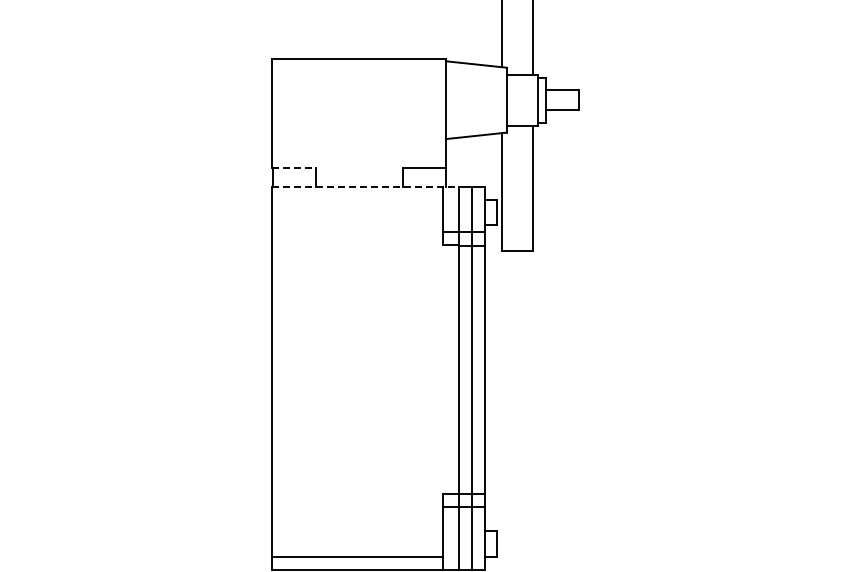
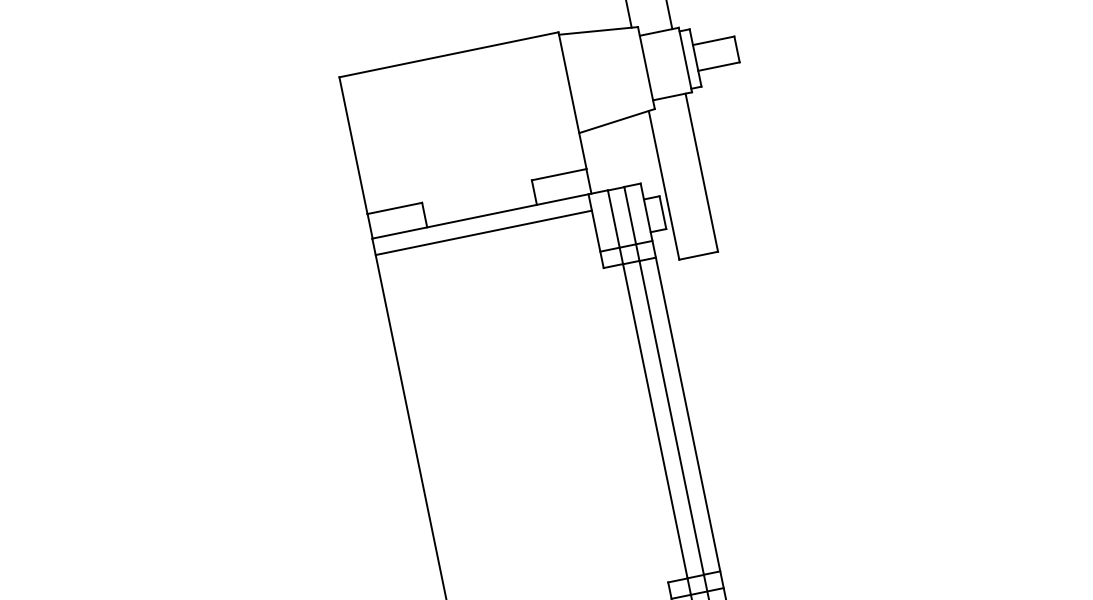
line: (294, 167) -> (395, 208), dashed -> solid
line: (365, 186) -> (490, 213), dashed -> solid
line: (357, 199) -> (483, 232), added

